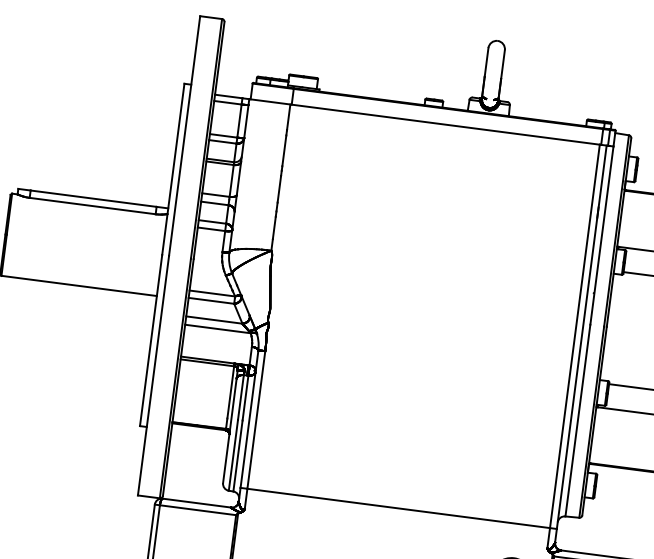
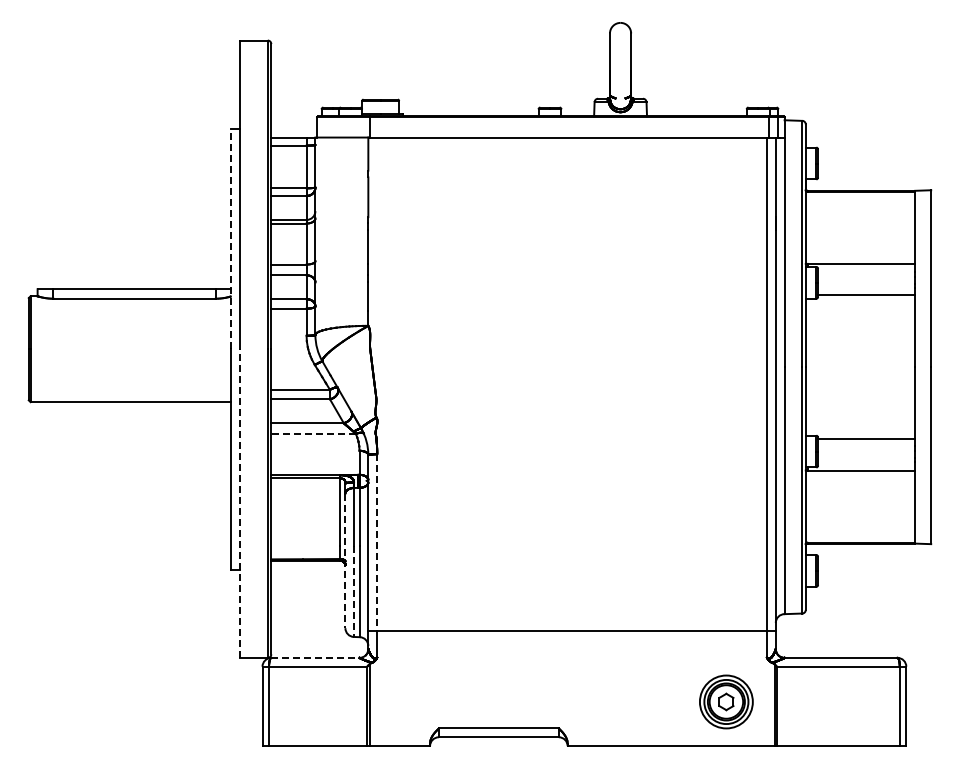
line: (173, 168) -> (230, 238), solid -> dashed
line: (217, 328) -> (313, 433), solid -> dashed
line: (153, 375) -> (239, 503), solid -> dashed
line: (256, 419) -> (377, 542), solid -> dashed
line: (229, 431) -> (345, 561), solid -> dashed
line: (233, 455) -> (353, 591), solid -> dashed
line: (196, 502) -> (315, 657), solid -> dashed

